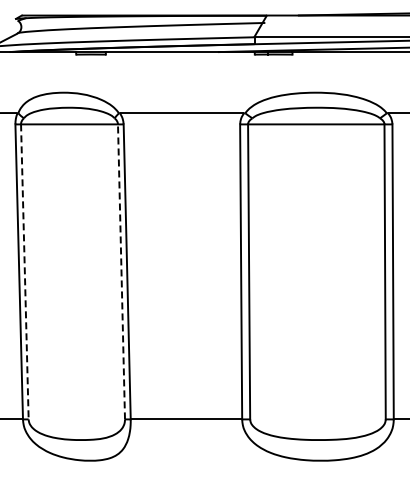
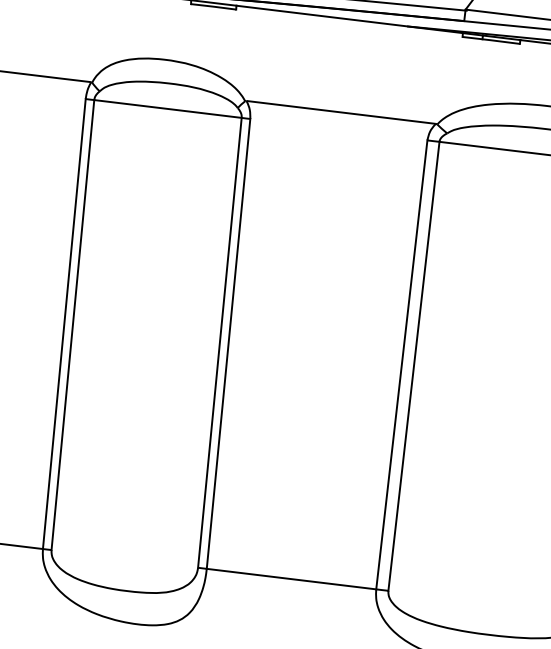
line: (24, 271) -> (72, 324), dashed -> solid
line: (121, 271) -> (219, 342), dashed -> solid

